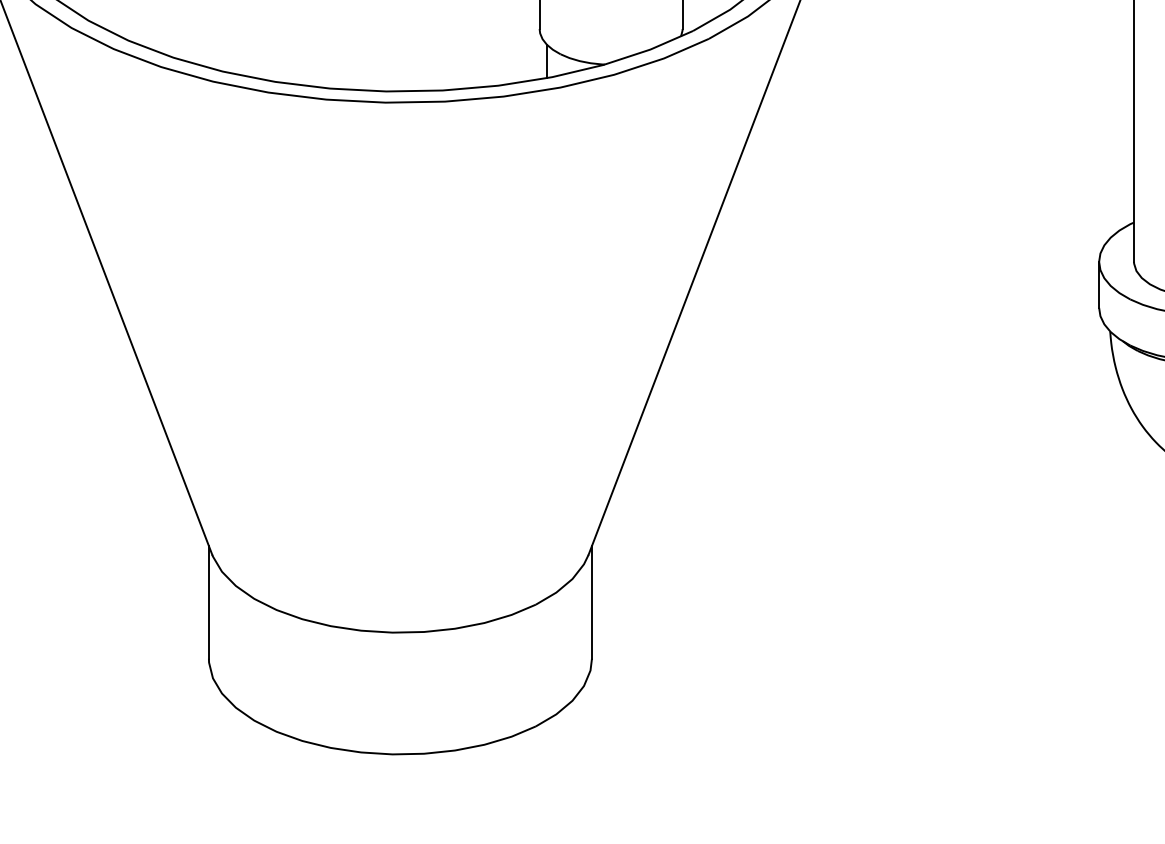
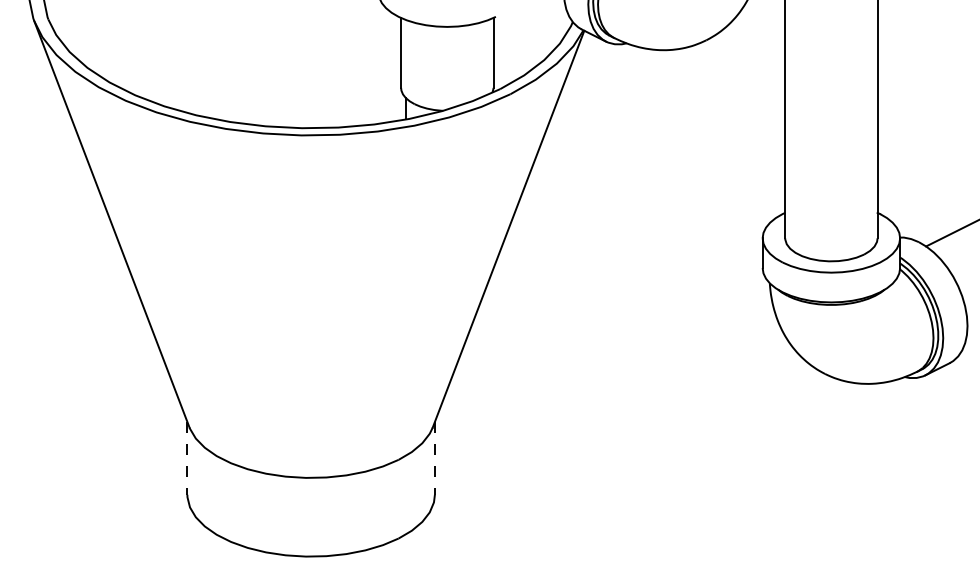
line: (209, 602) -> (187, 458), solid -> dashed
line: (591, 602) -> (434, 458), solid -> dashed

